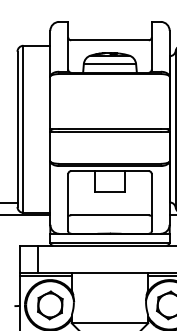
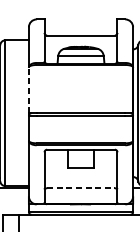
line: (50, 102) -> (29, 89), solid -> dashed
line: (110, 215) -> (81, 188), solid -> dashed

